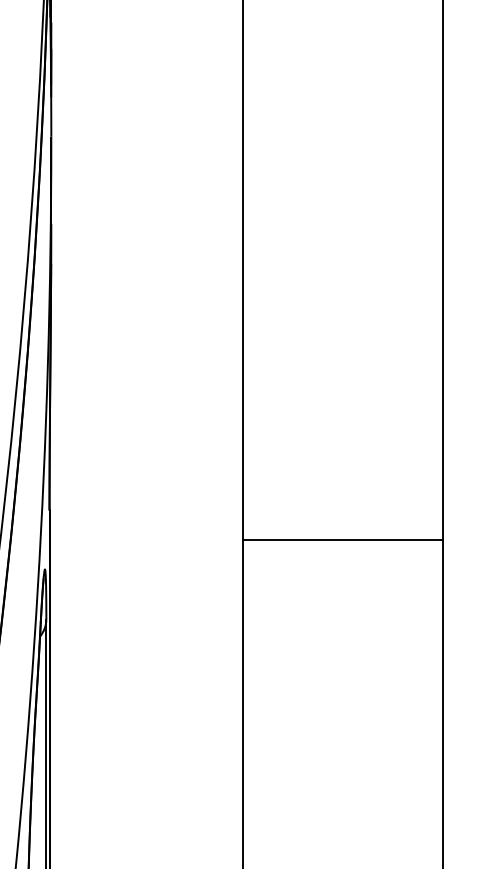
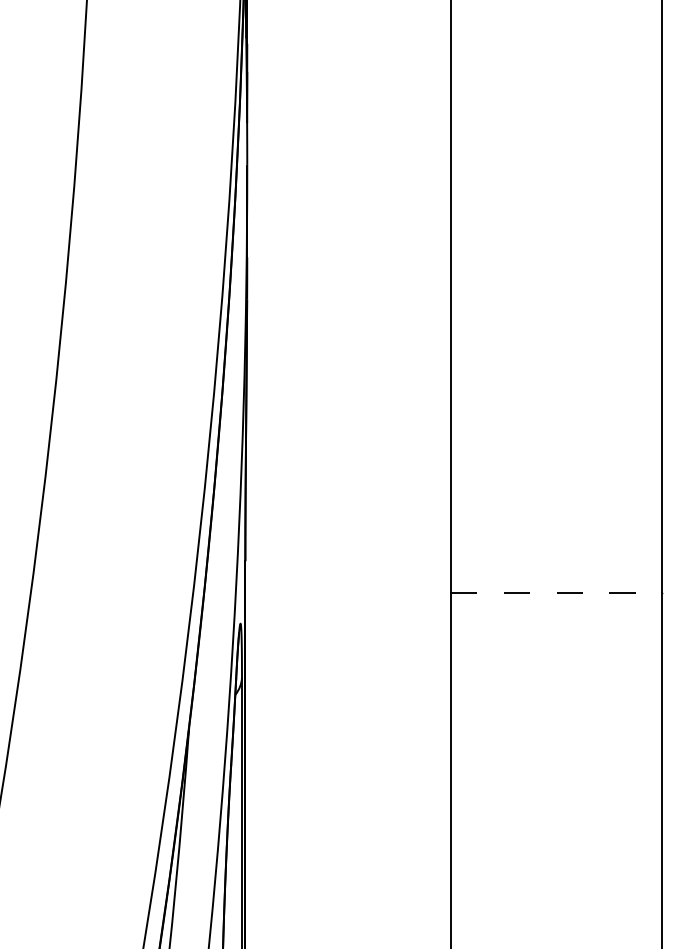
line: (342, 540) -> (556, 592), solid -> dashed

